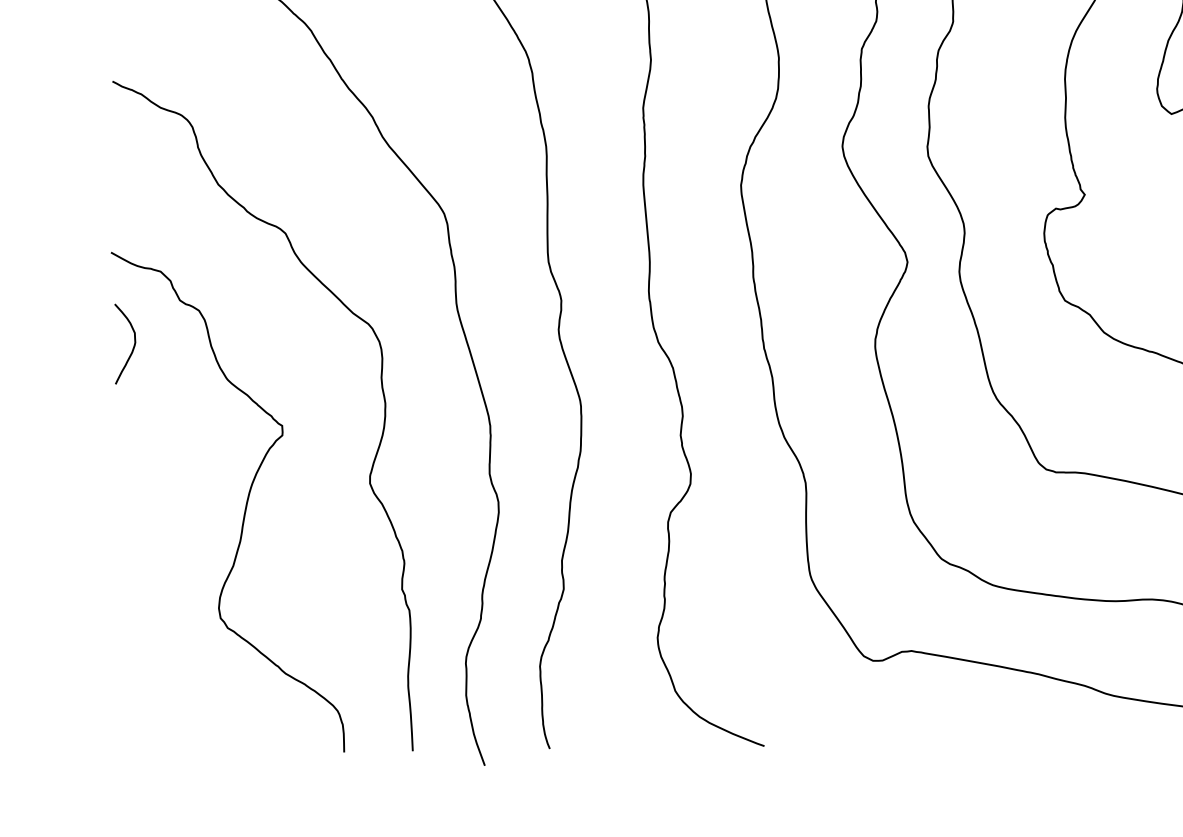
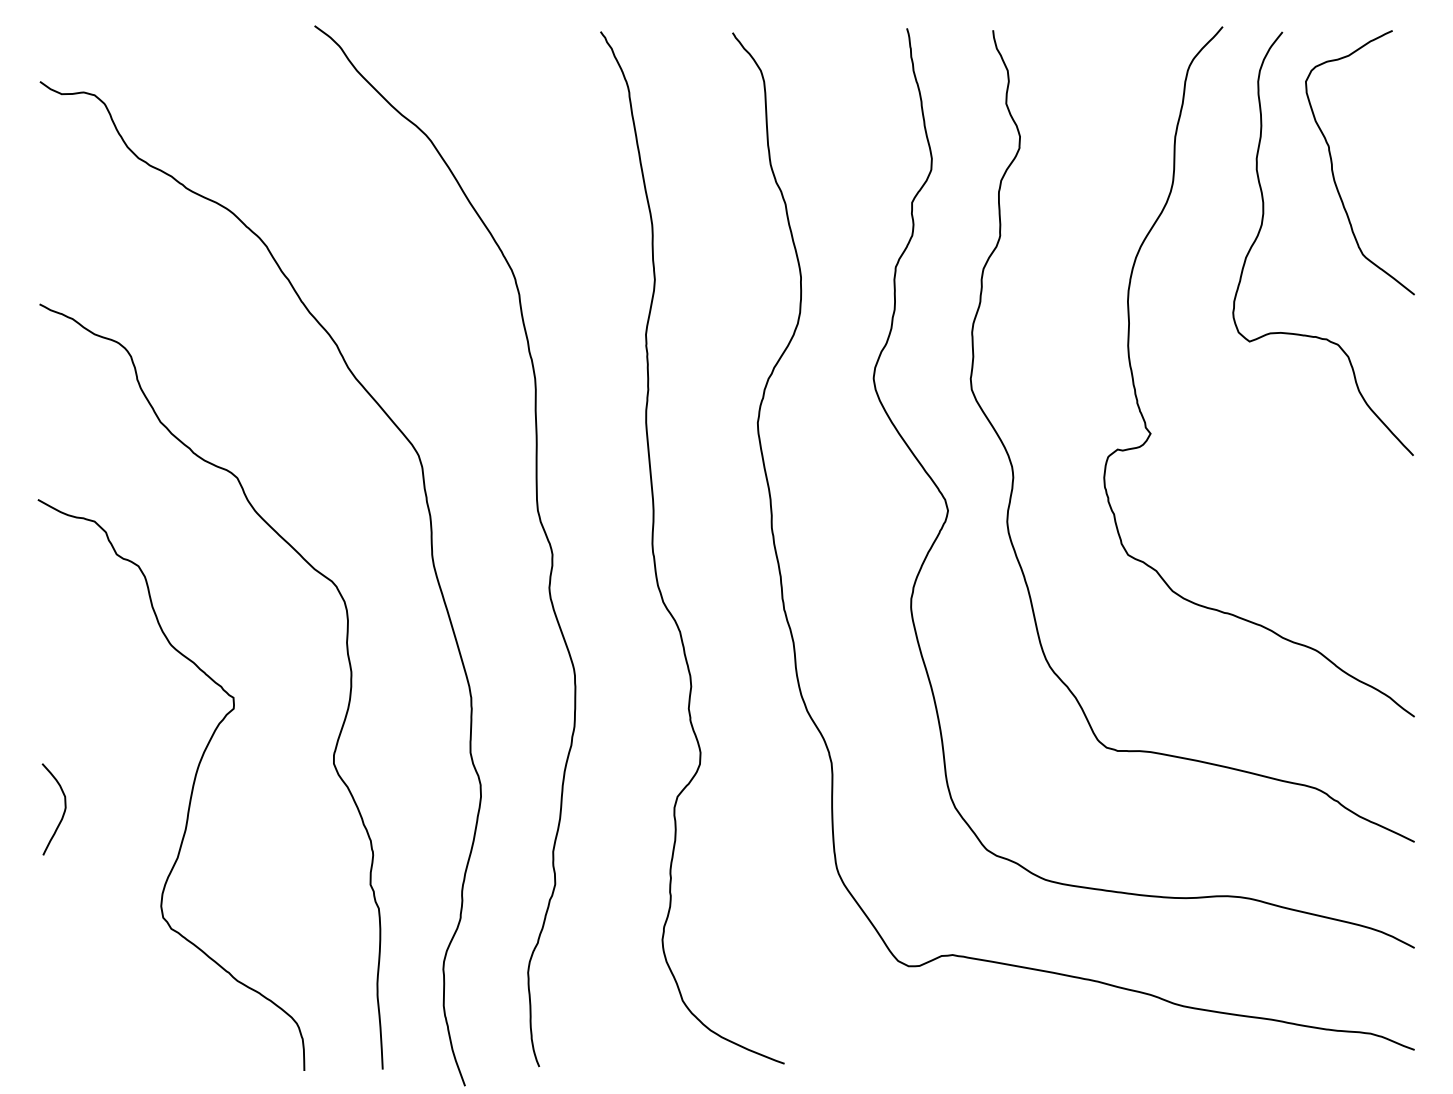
curve: (133, 345) -> (63, 811), moved

